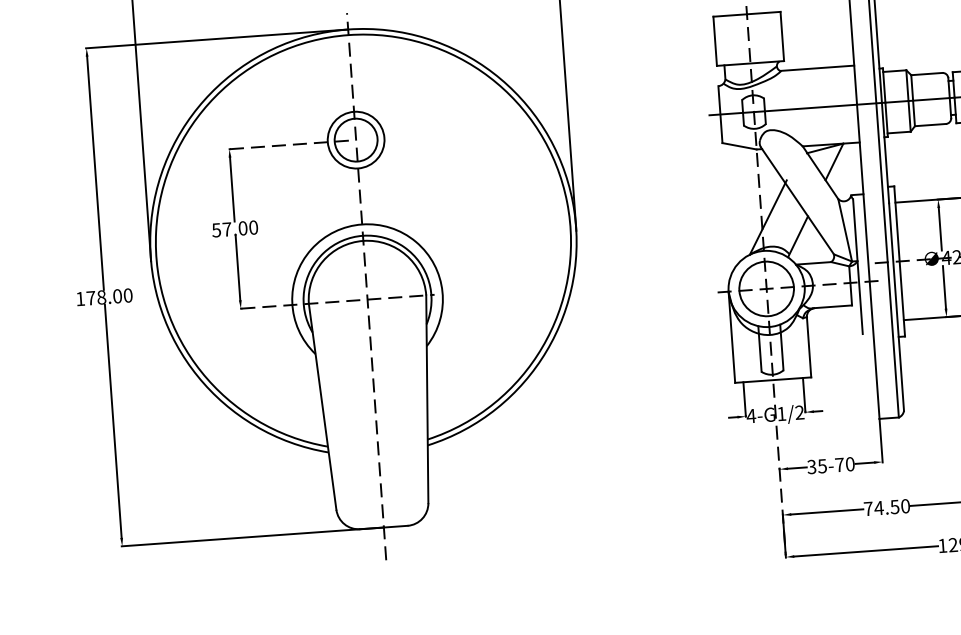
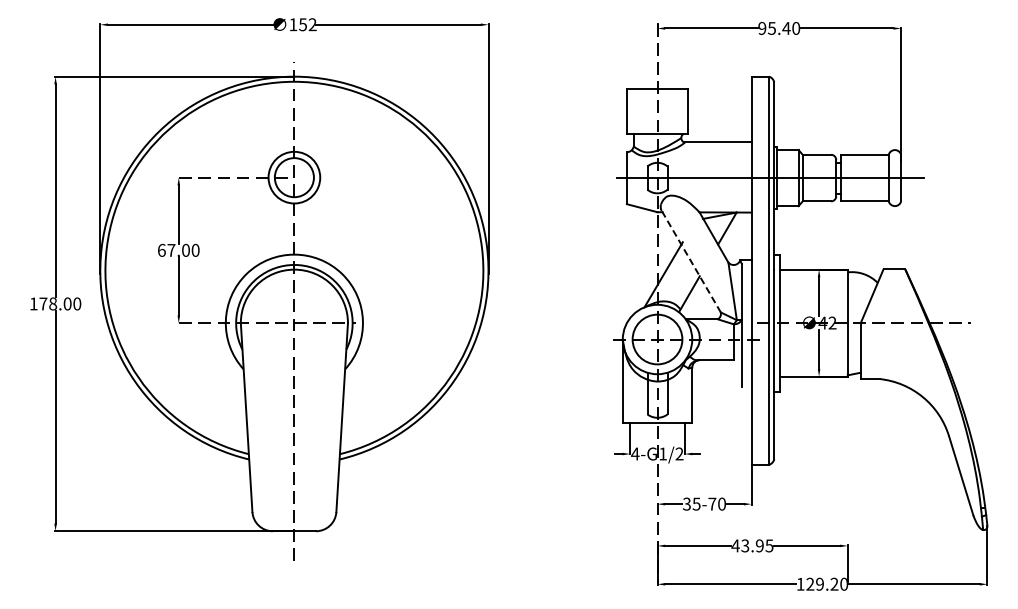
line: (797, 200) -> (691, 261), solid -> dashed
text: (216, 229) -> (161, 249), 57.00 -> 67.00
text: (886, 507) -> (752, 545), 74.50 -> 43.95

